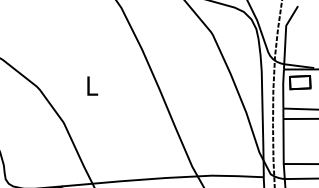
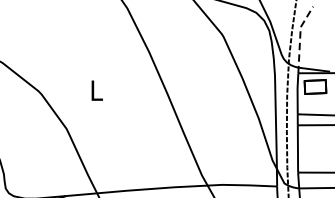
line: (285, 35) -> (299, 37), solid -> dashed

